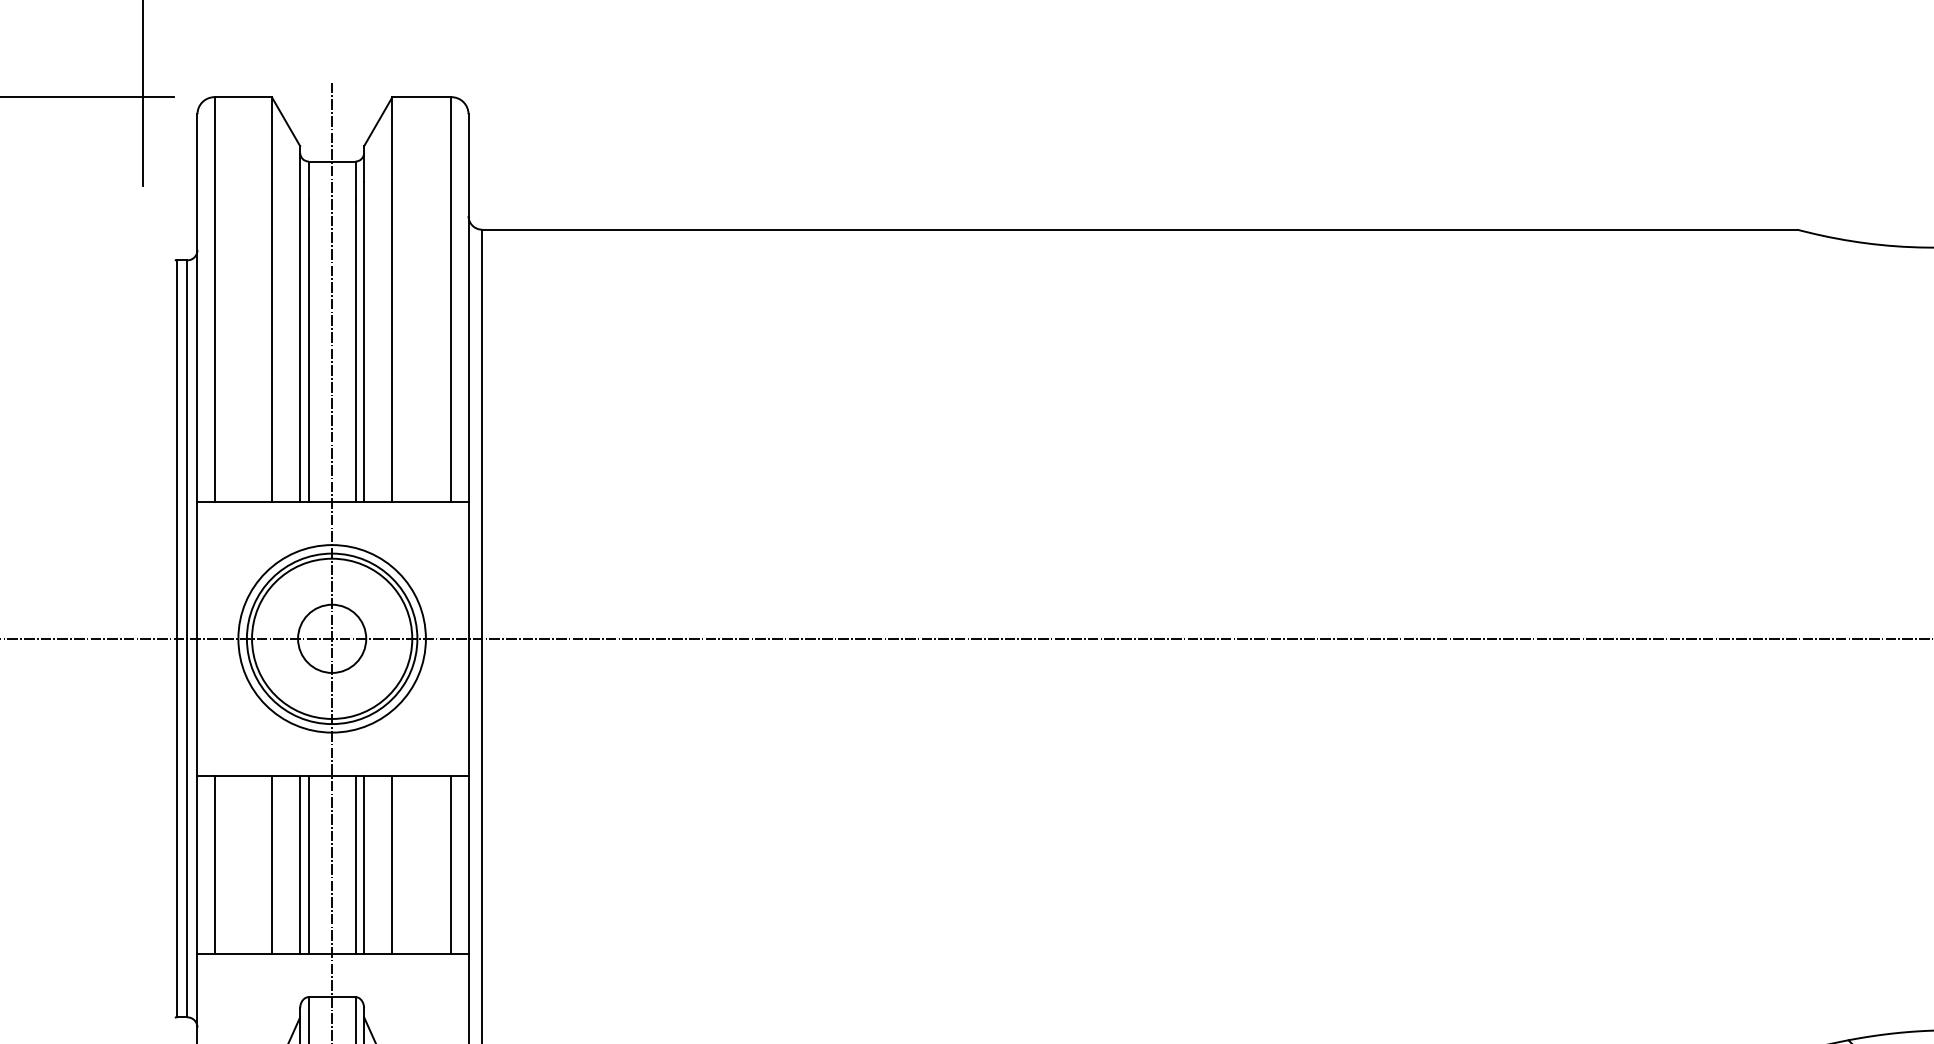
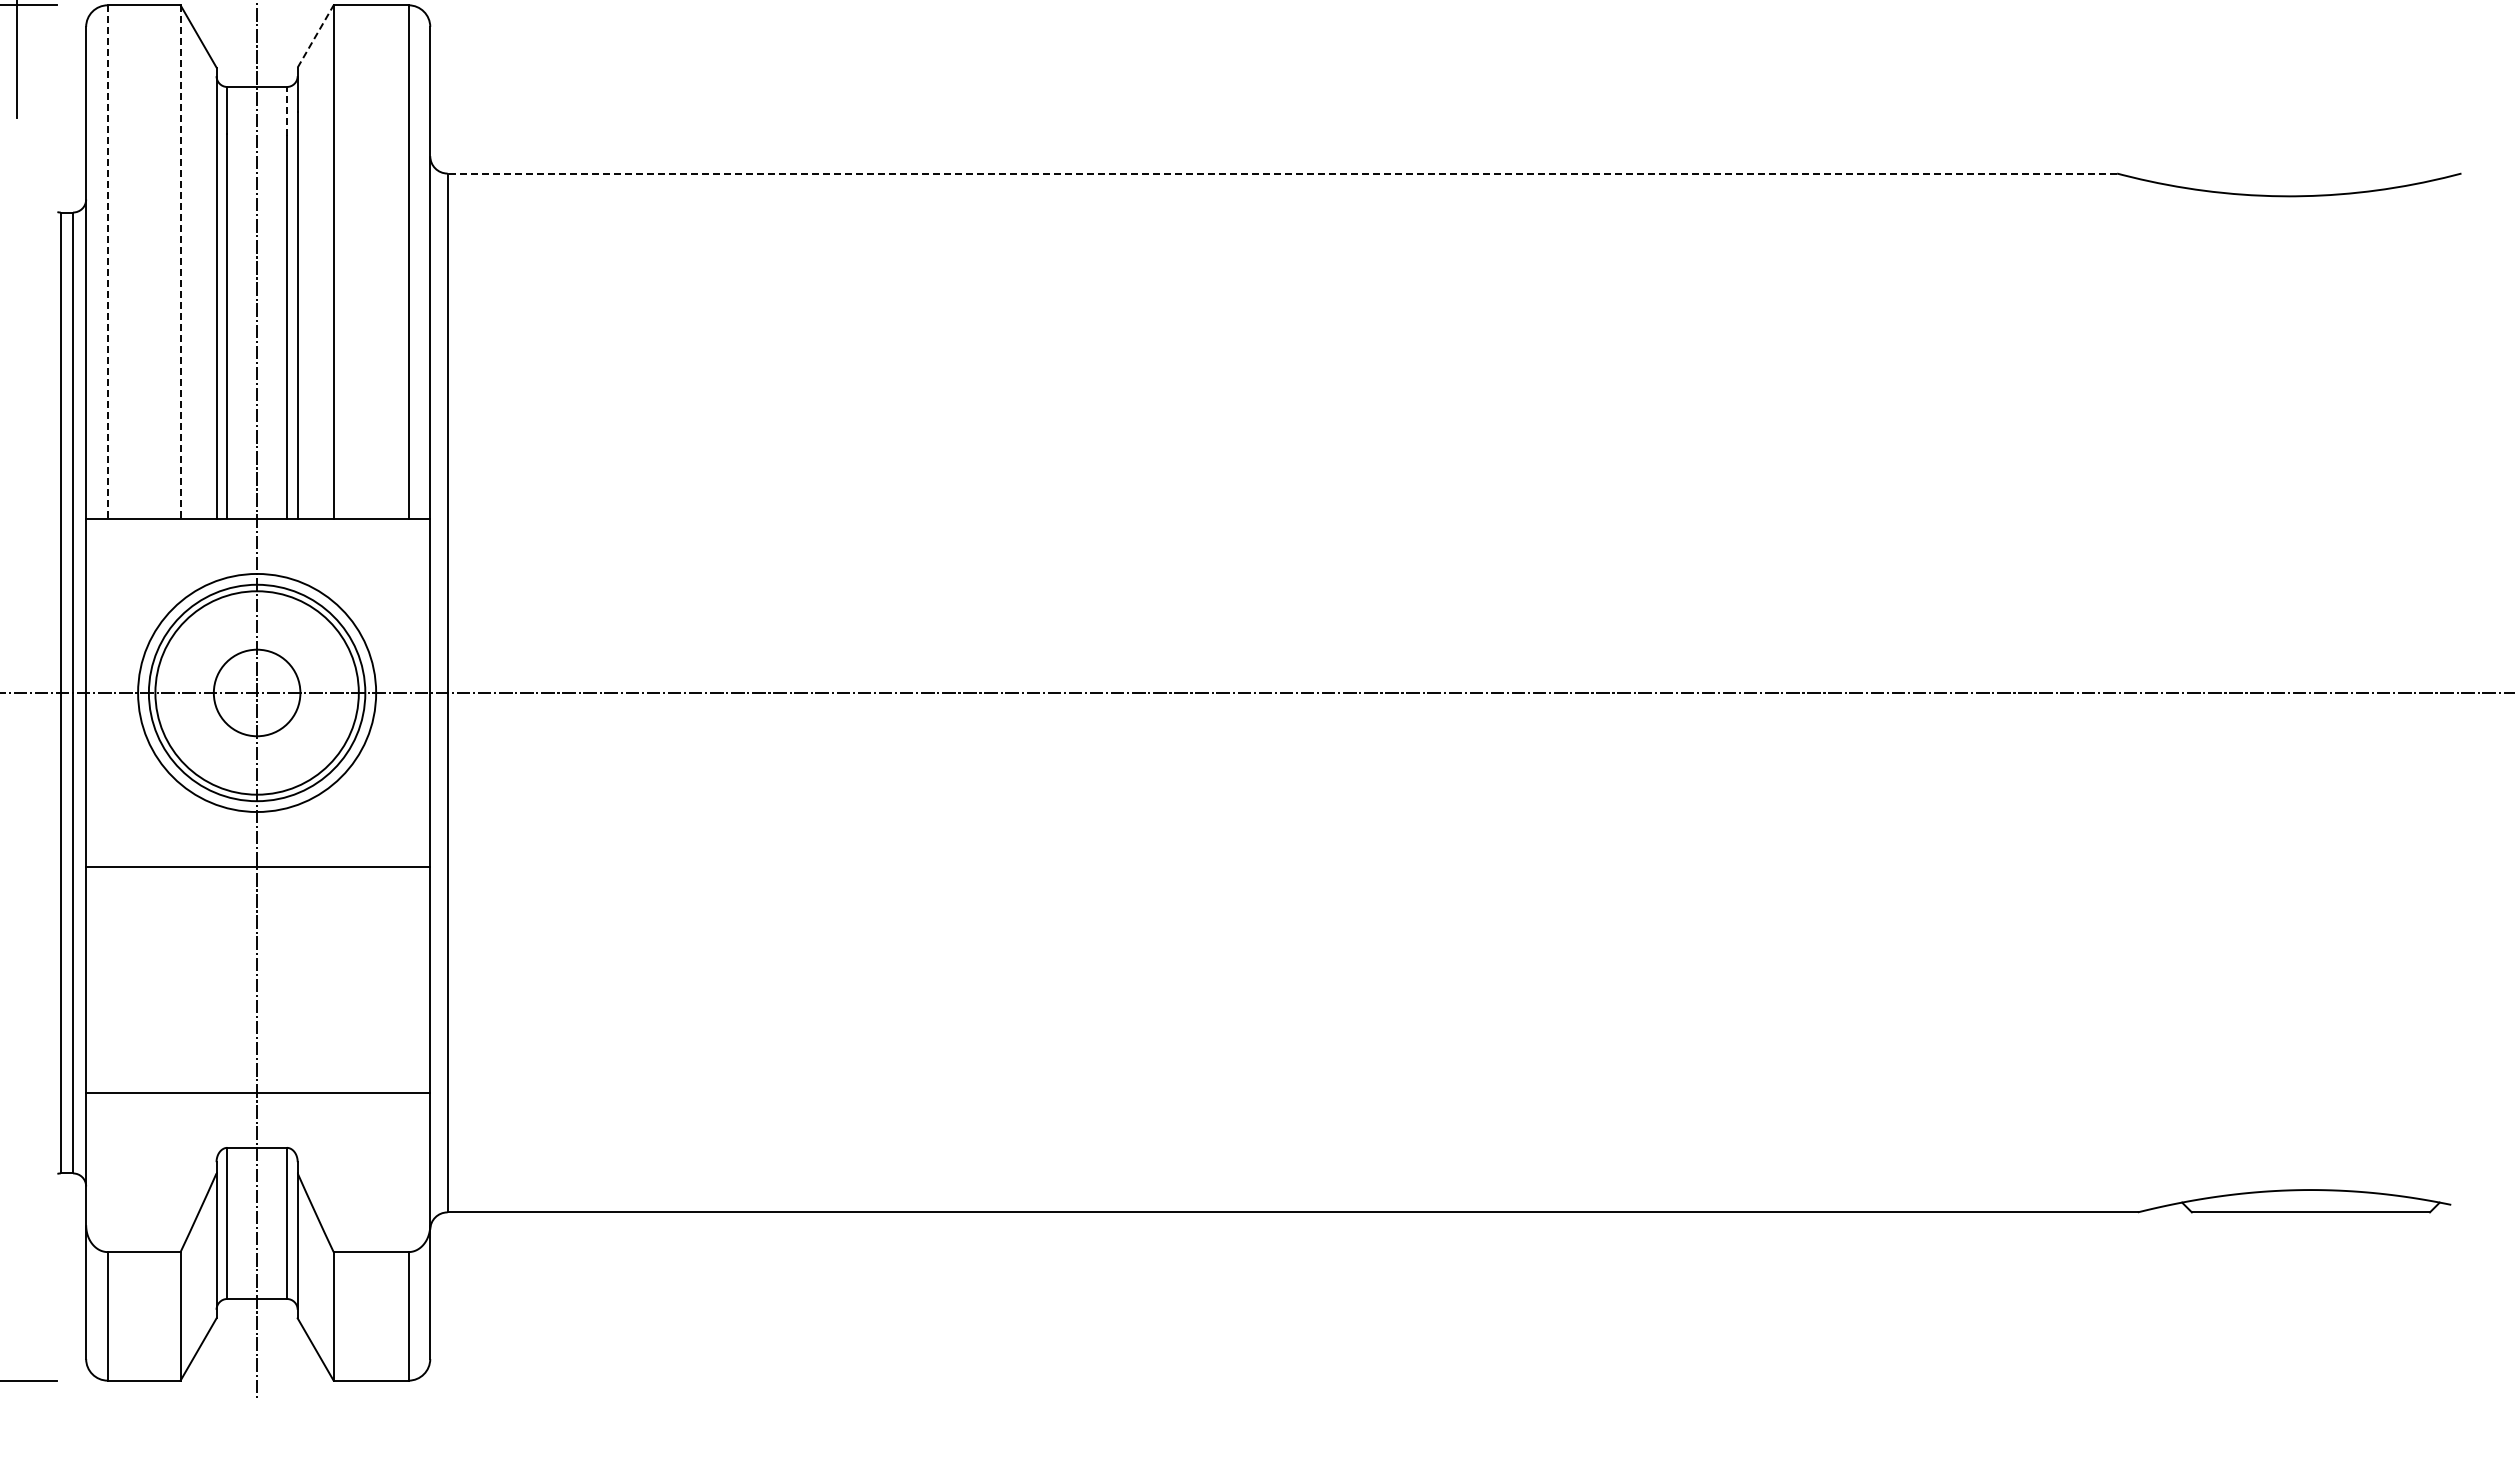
line: (378, 121) -> (315, 36), solid -> dashed
line: (355, 180) -> (286, 110), solid -> dashed
line: (1139, 229) -> (1282, 173), solid -> dashed
line: (214, 299) -> (107, 262), solid -> dashed
line: (271, 299) -> (180, 262), solid -> dashed
line: (214, 865) -> (107, 980), removed
line: (271, 865) -> (180, 980), removed
line: (300, 865) -> (216, 980), removed
line: (308, 865) -> (227, 980), removed
line: (355, 865) -> (286, 980), removed
line: (363, 865) -> (297, 980), removed
line: (392, 865) -> (333, 980), removed
line: (451, 865) -> (408, 980), removed

